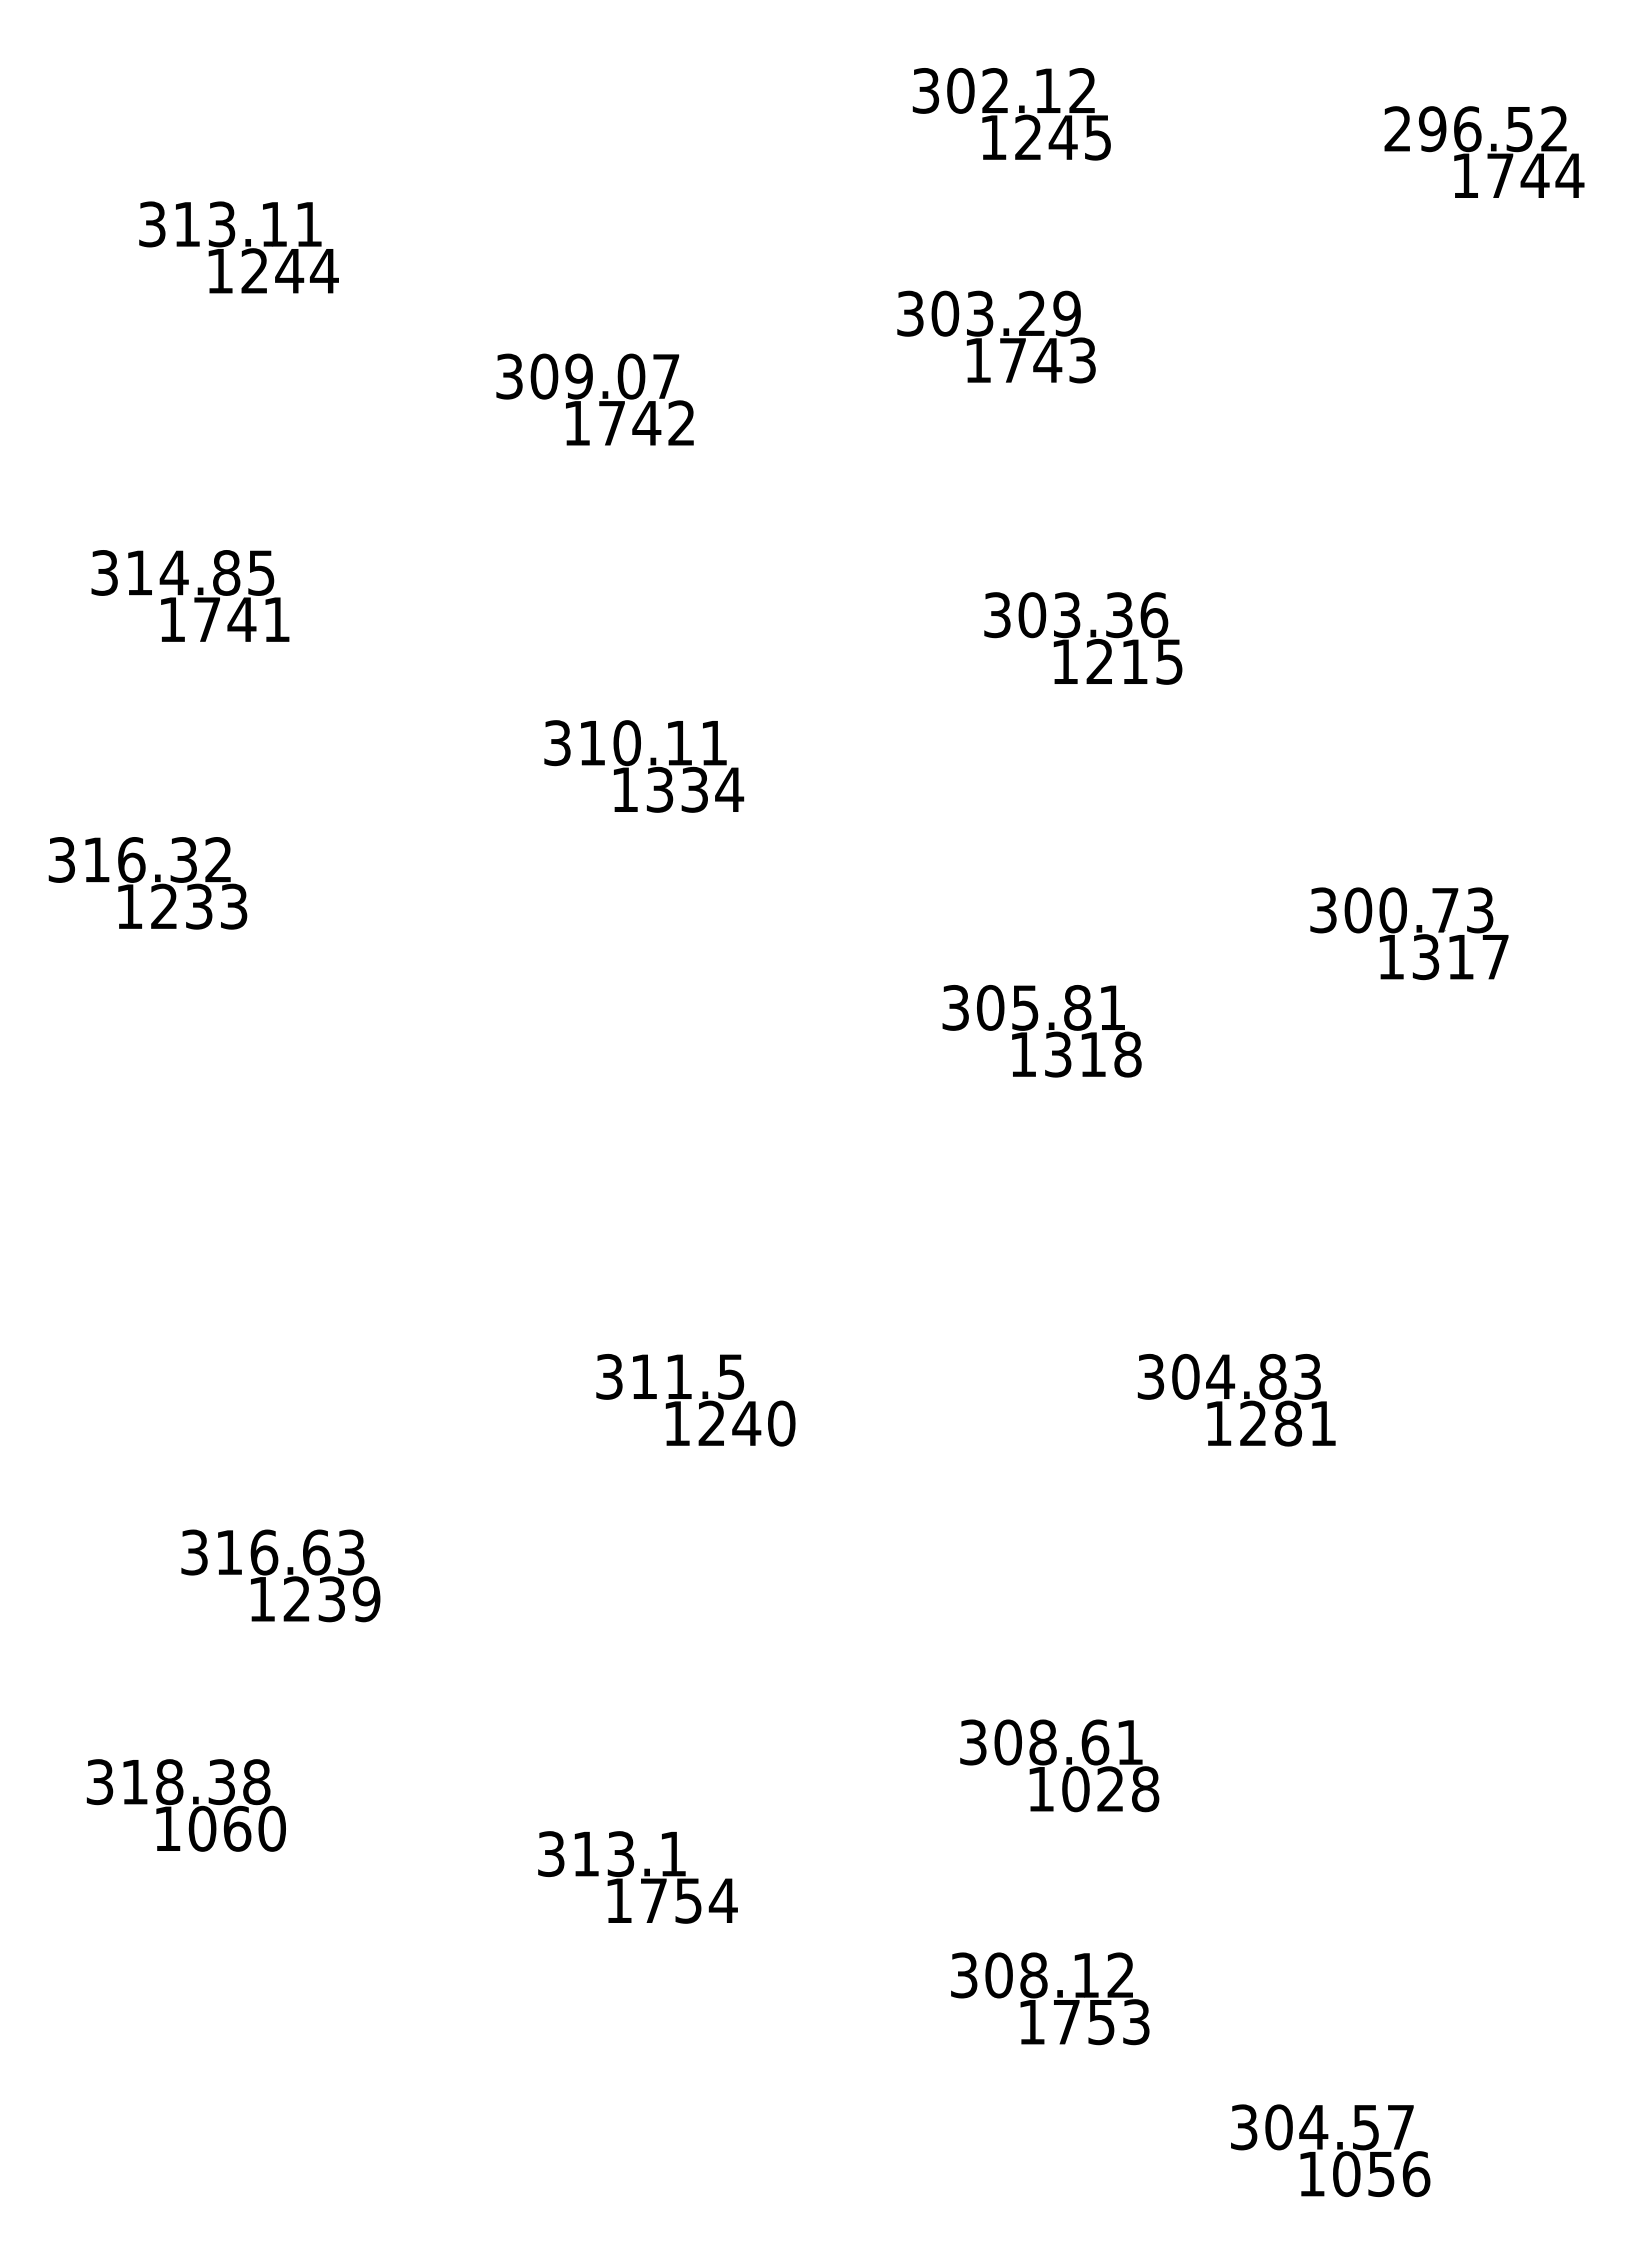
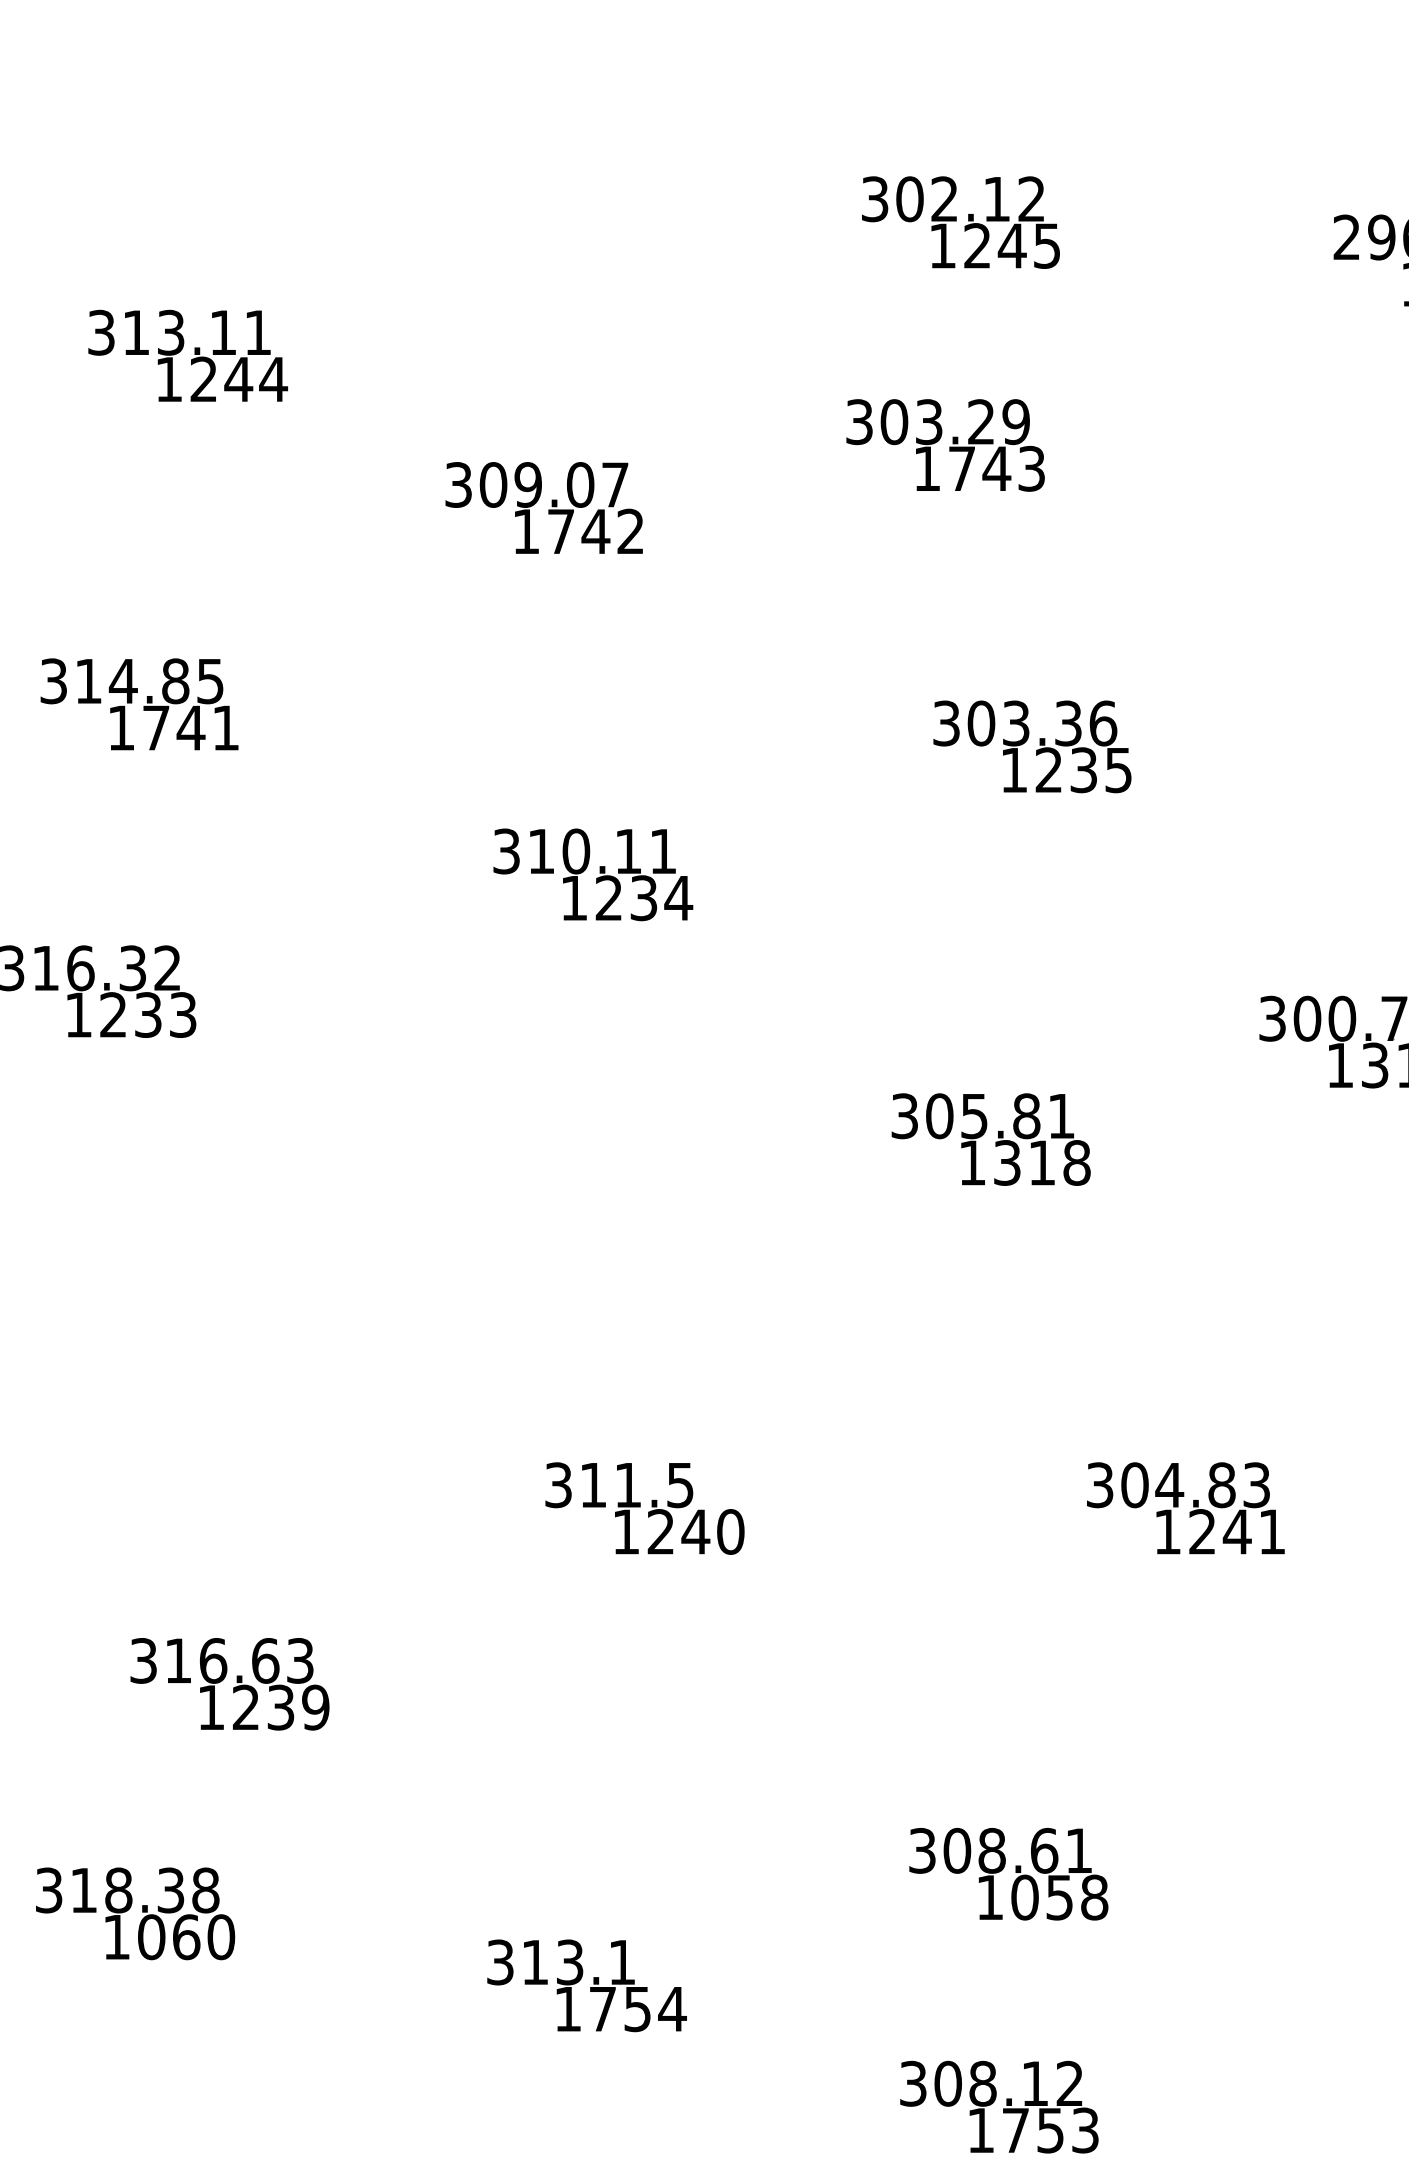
text: (1134, 661) -> (1083, 769), 1215 -> 1235
text: (659, 789) -> (608, 897), 1334 -> 1234
text: (1287, 1423) -> (1236, 1531), 1281 -> 1241
text: (1110, 1789) -> (1059, 1897), 1028 -> 1058

